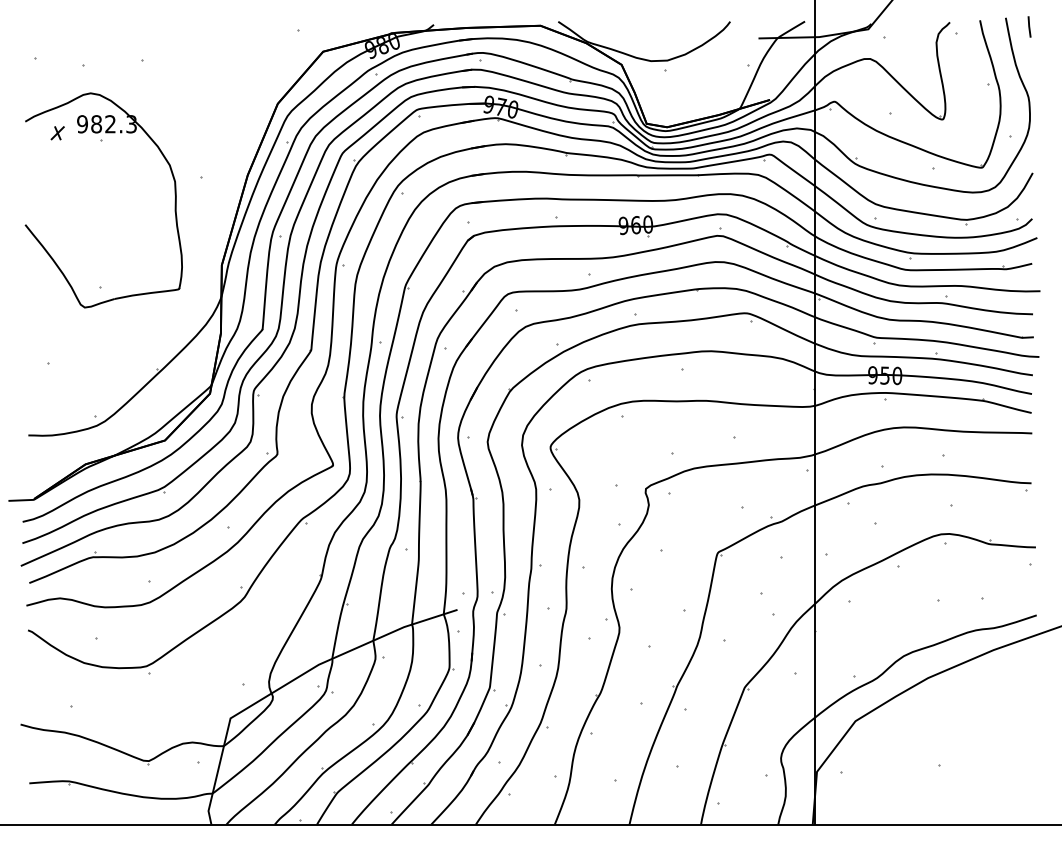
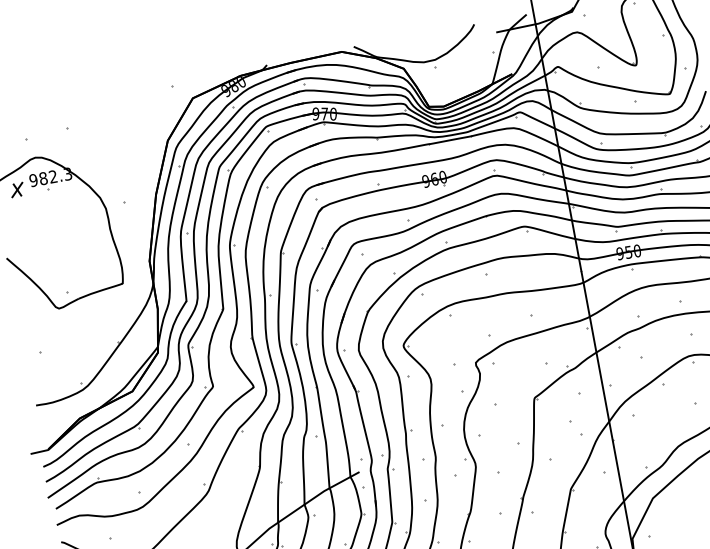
part: (57, 132) -> (17, 189), size x1.43

